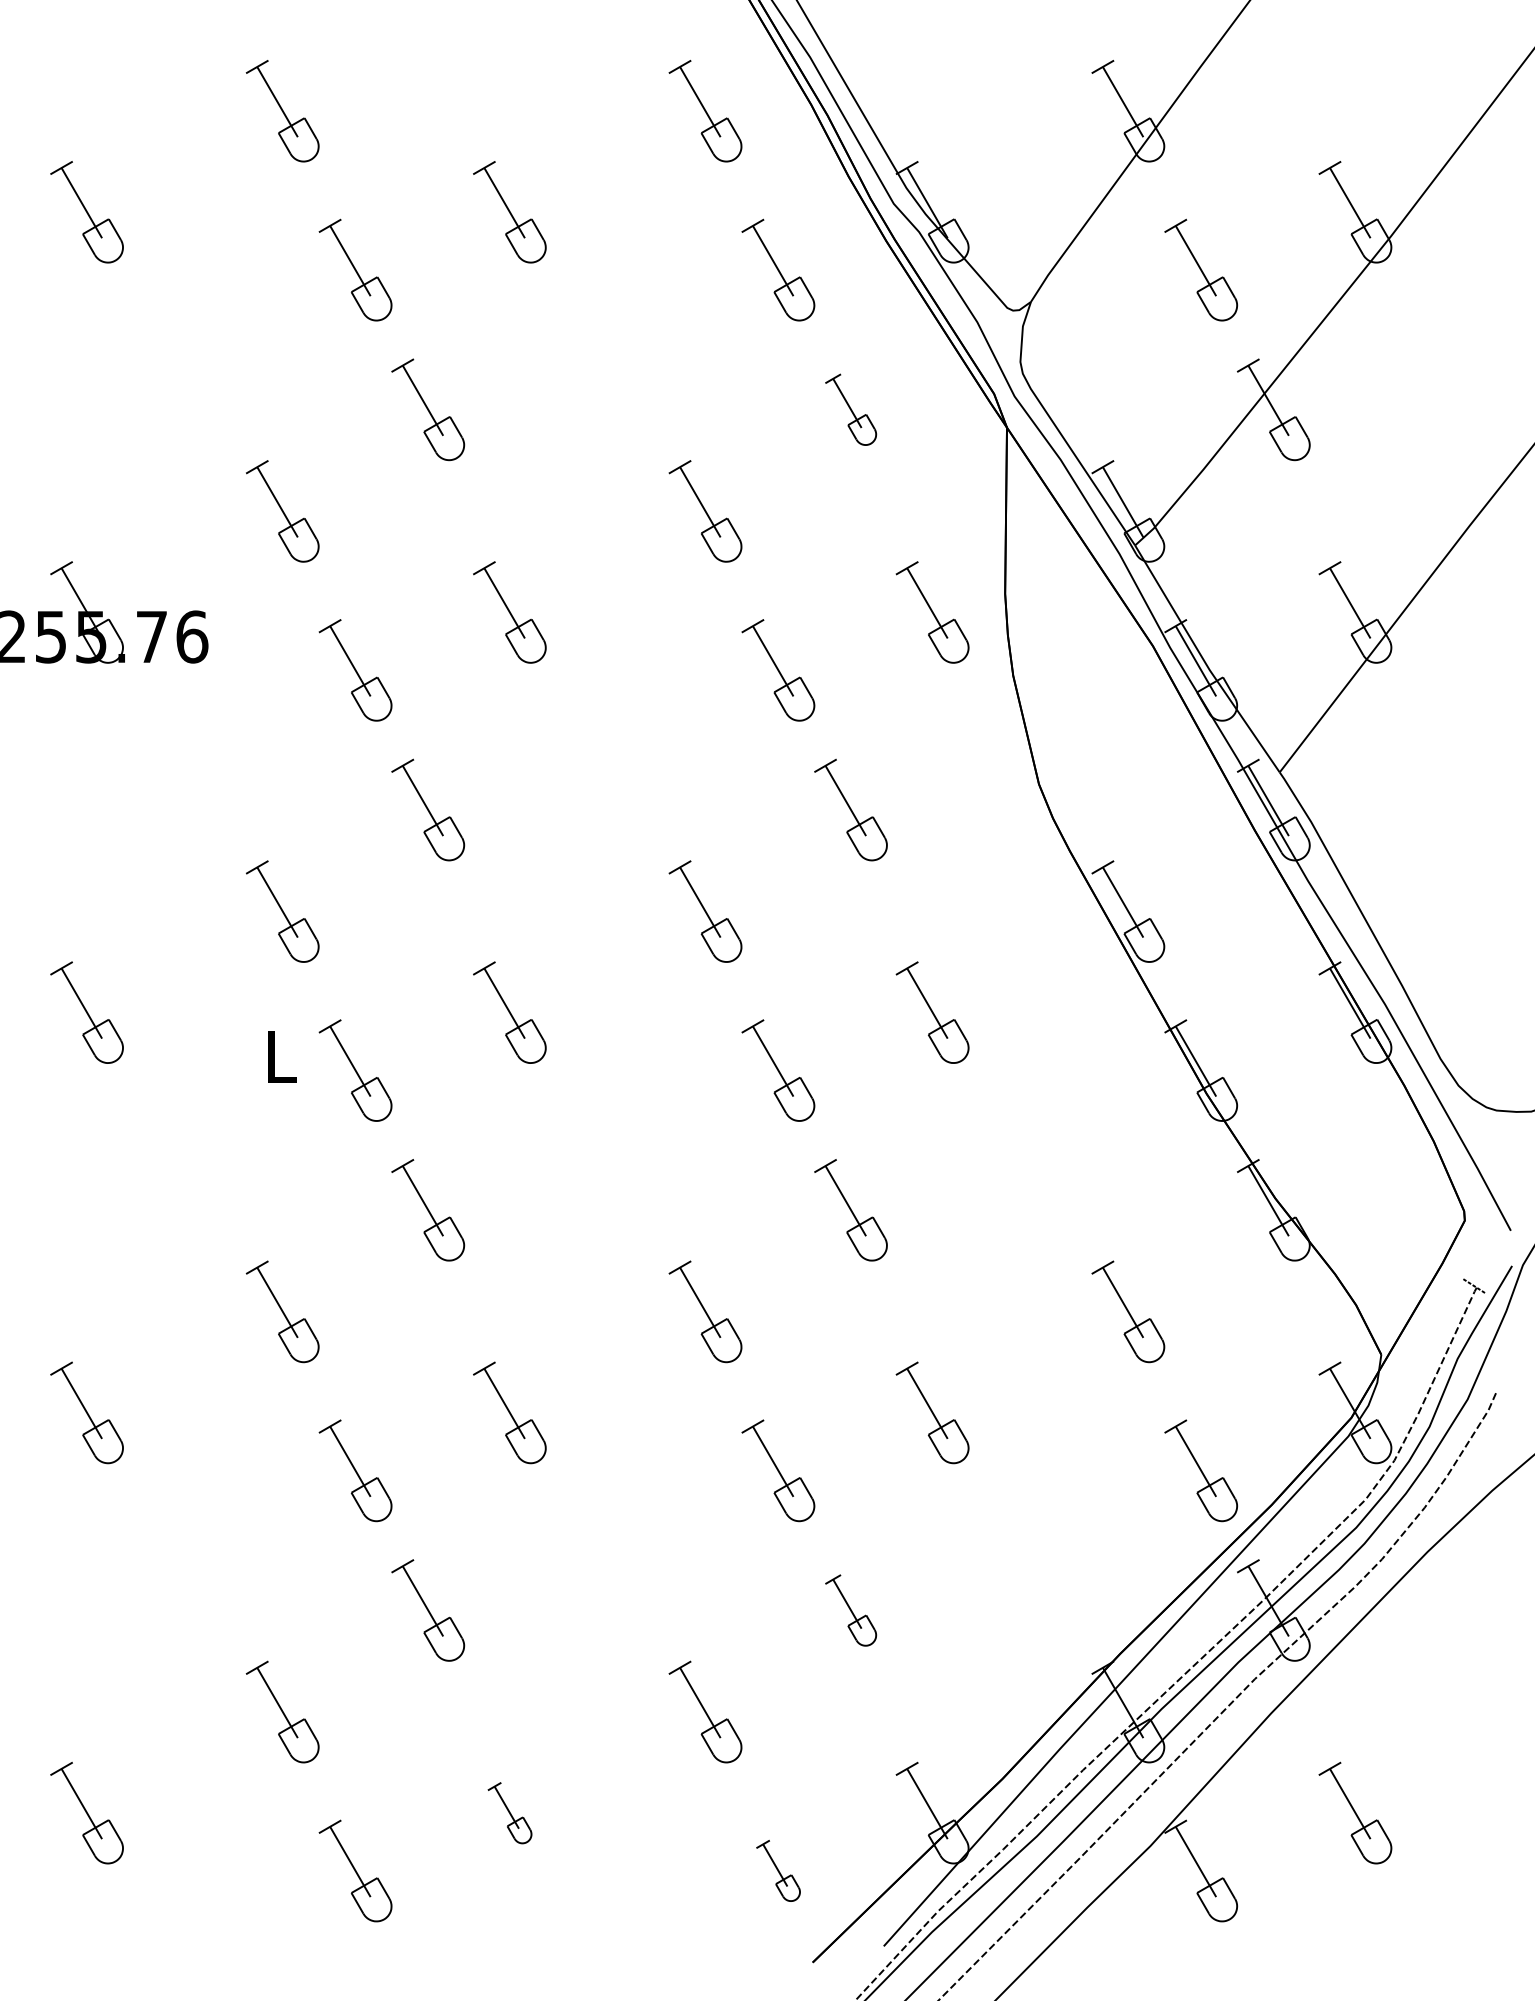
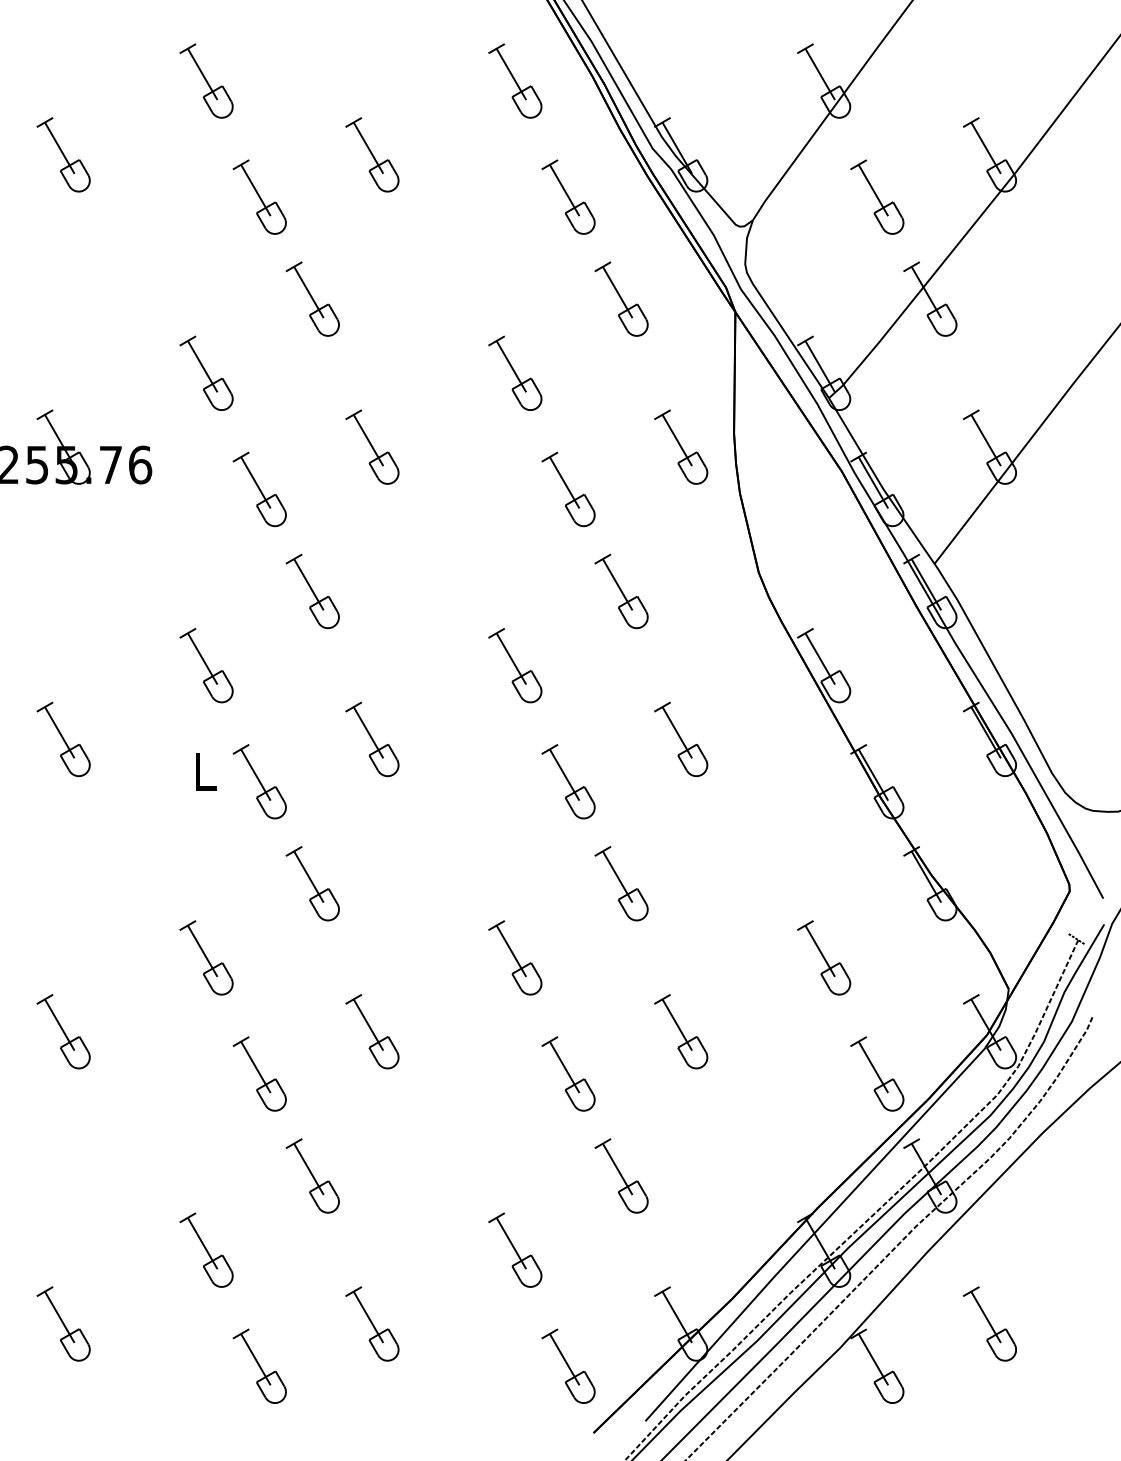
part: (851, 408) -> (621, 298), size x1.43
part: (851, 1609) -> (621, 1175), size x1.43
part: (510, 1812) -> (372, 1323), size x1.67
part: (778, 1870) -> (568, 1365), size x1.67

